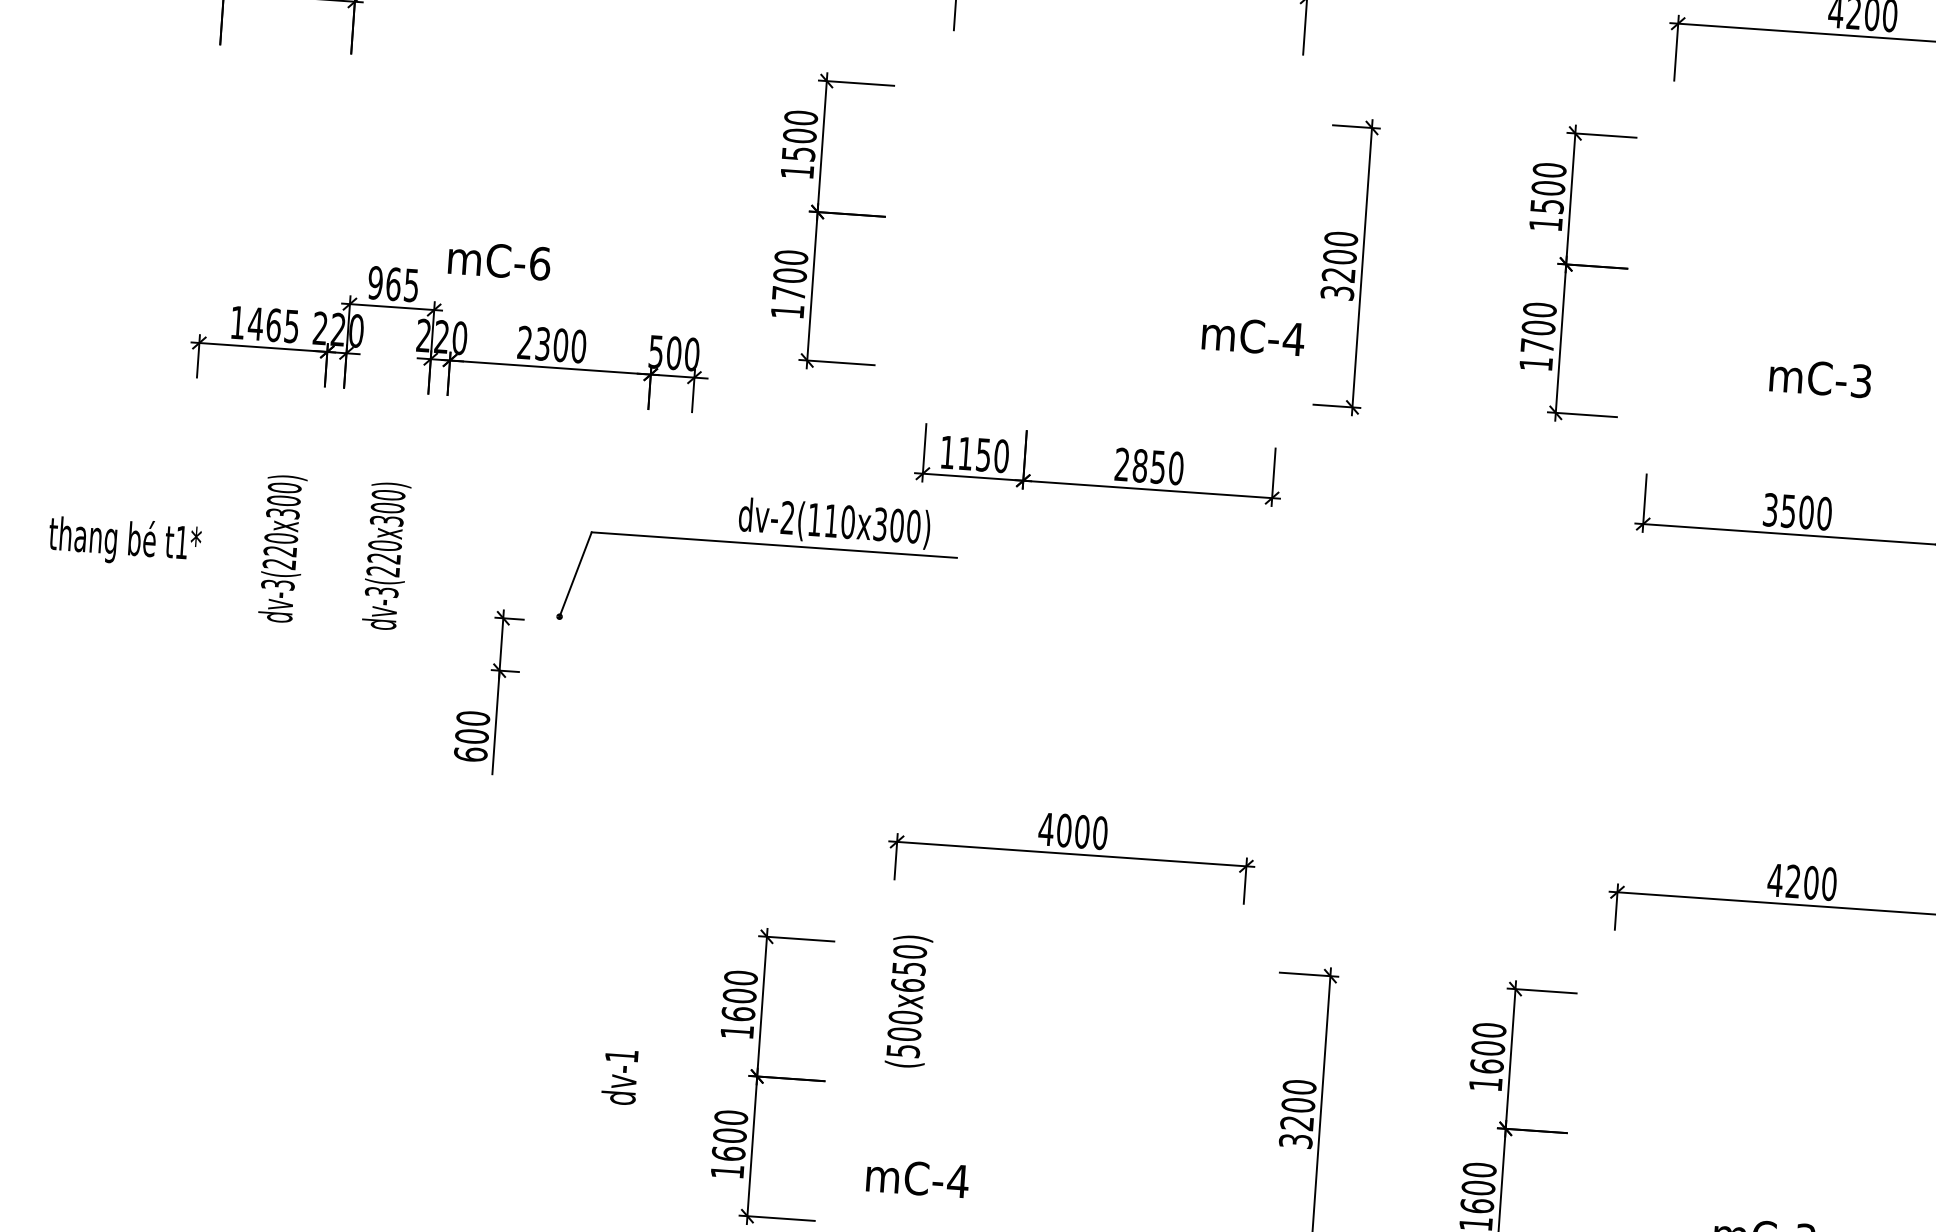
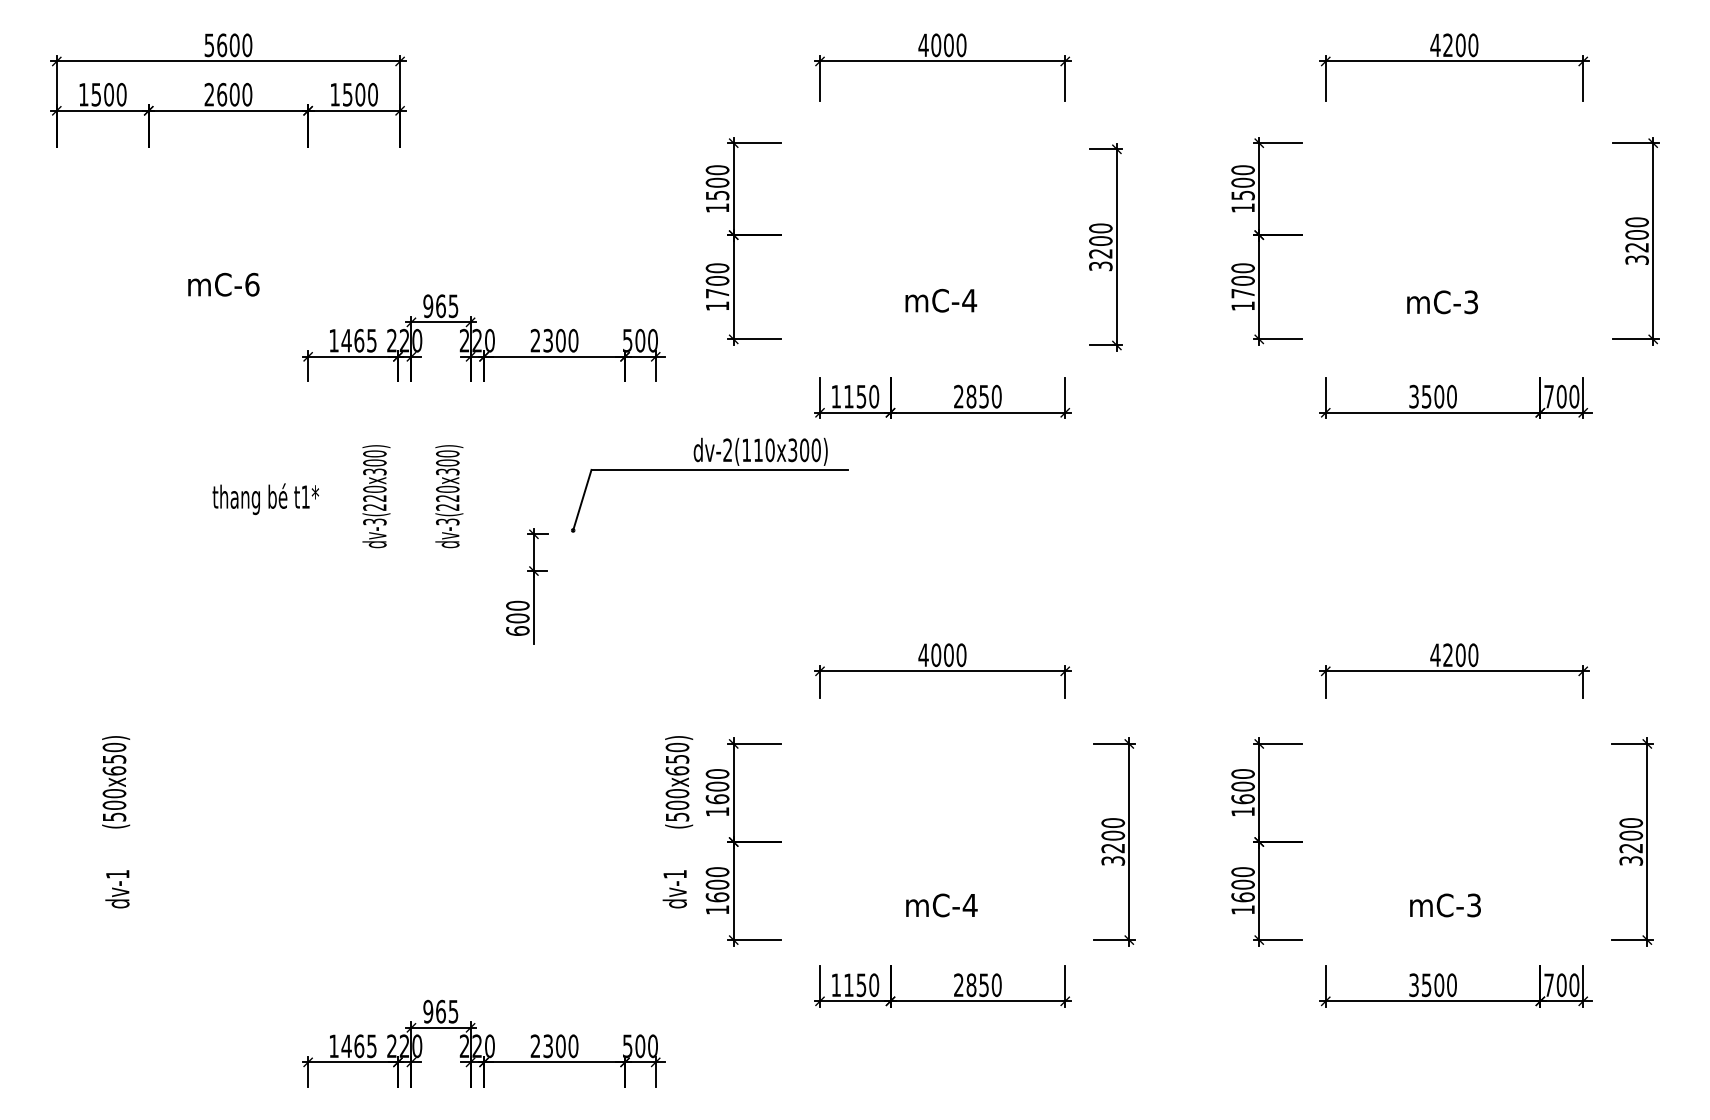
text: (499, 260) -> (223, 284), moved
text: (1253, 336) -> (941, 300), moved
text: (909, 1001) -> (679, 782), moved
text: (619, 1077) -> (674, 889), moved
text: (917, 1178) -> (941, 905), moved

